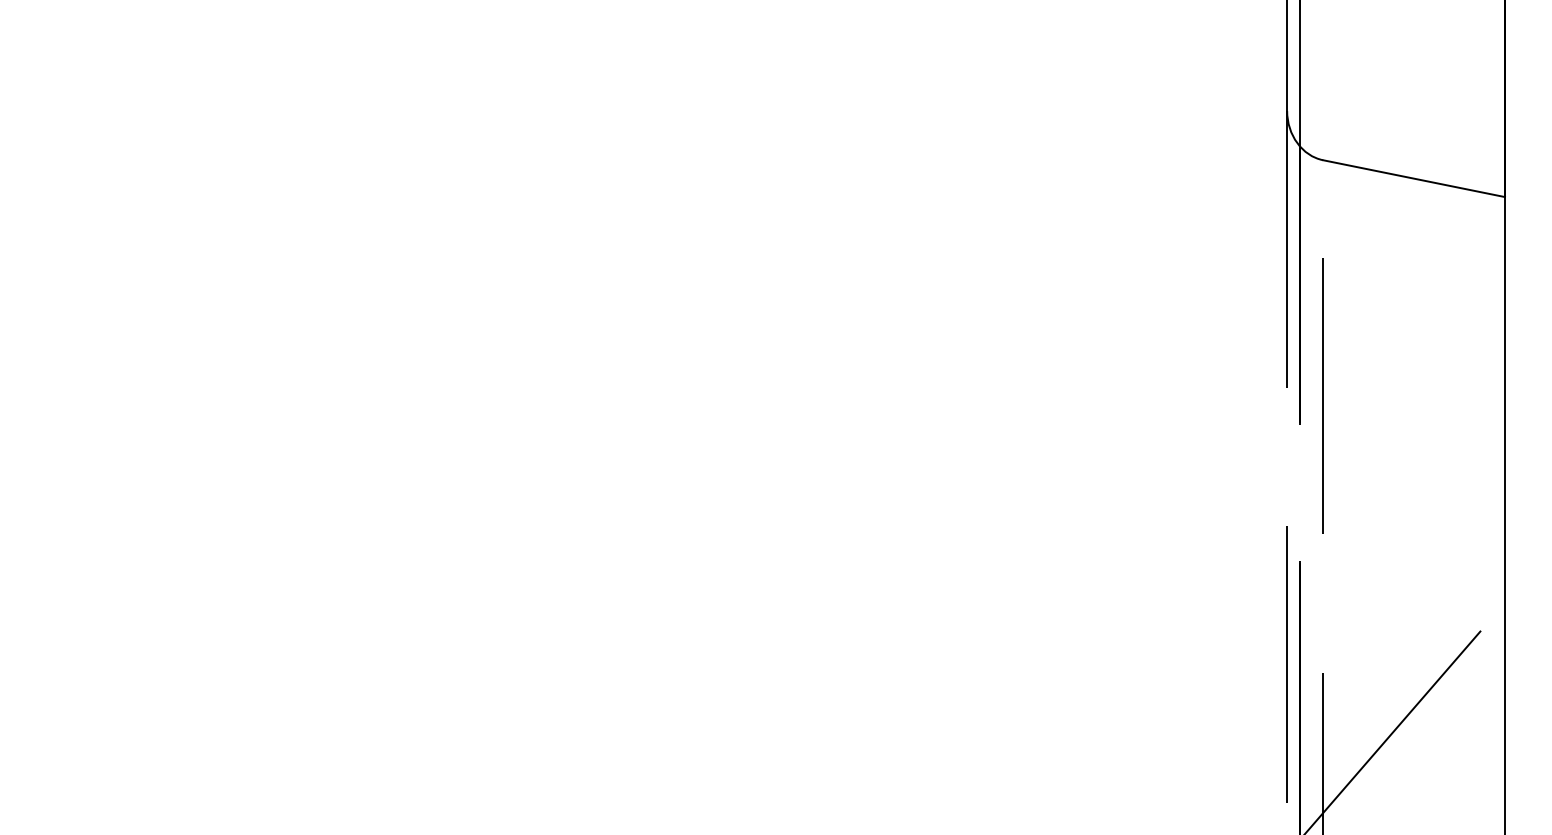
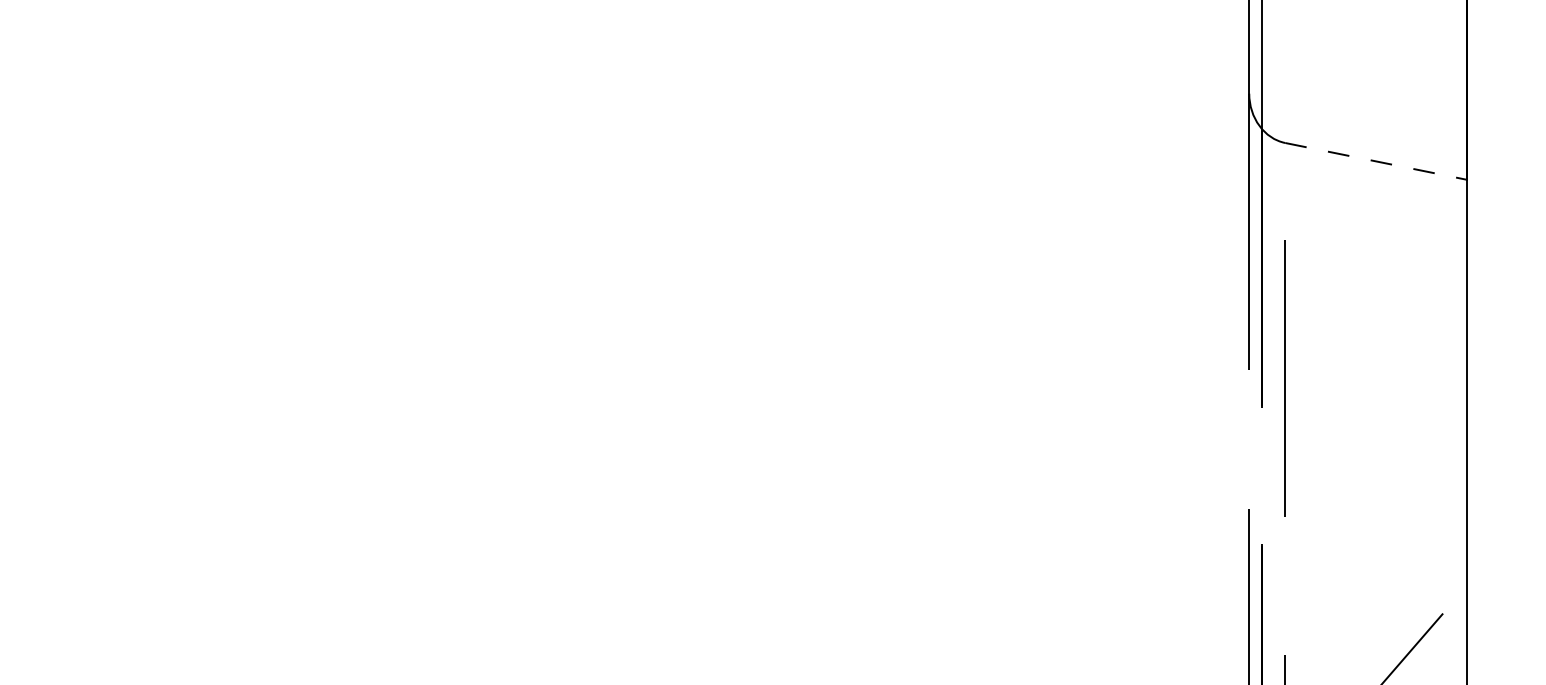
line: (1414, 178) -> (1376, 161), solid -> dashed

